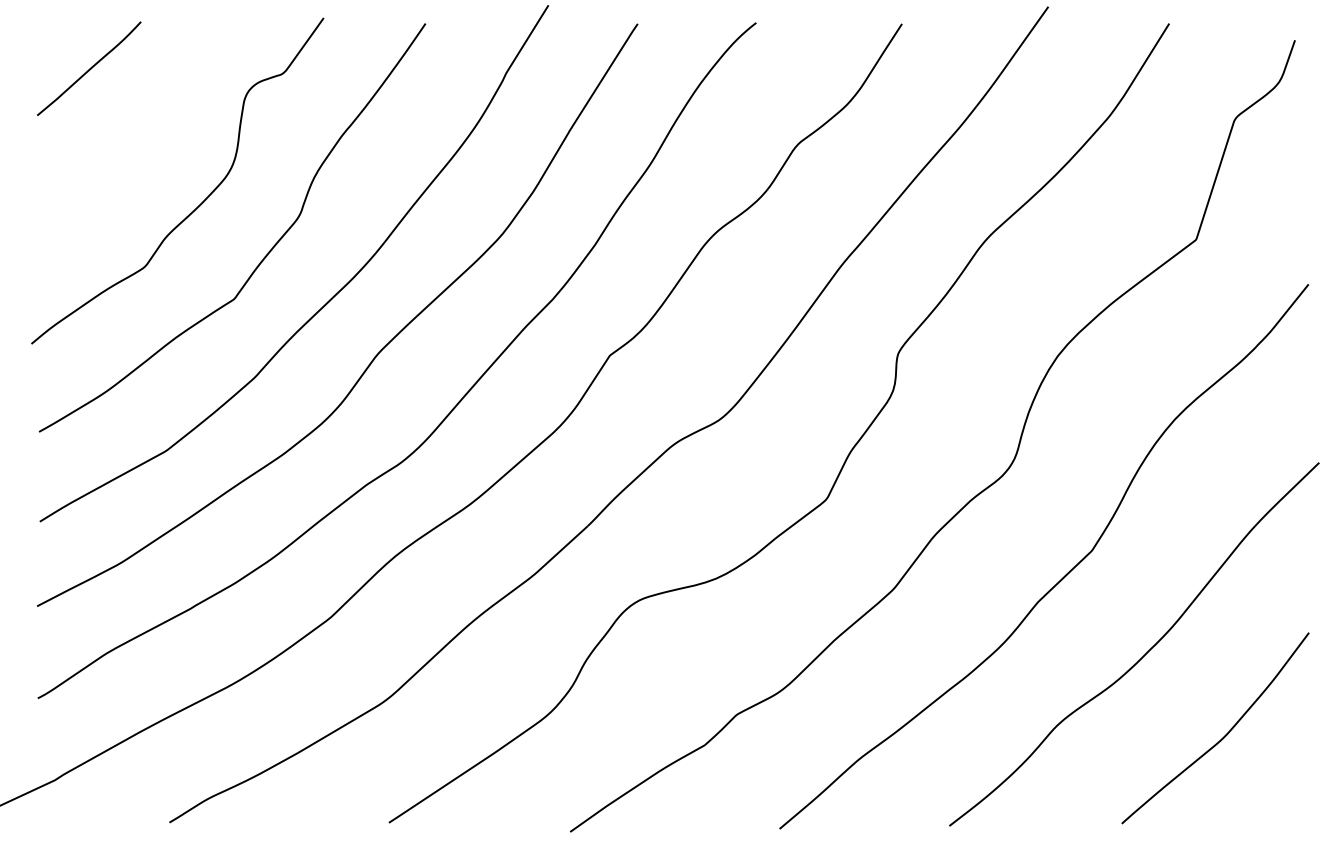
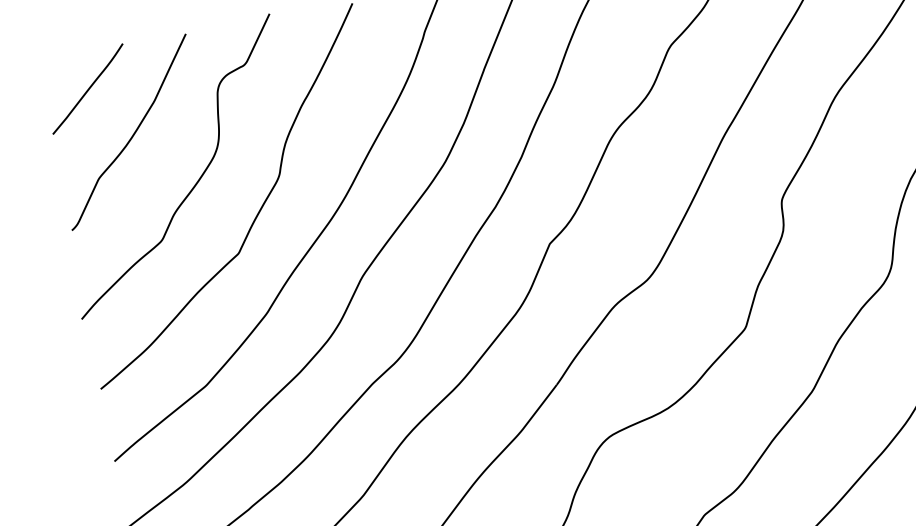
curve: (133, 132) -> (132, 133), added

